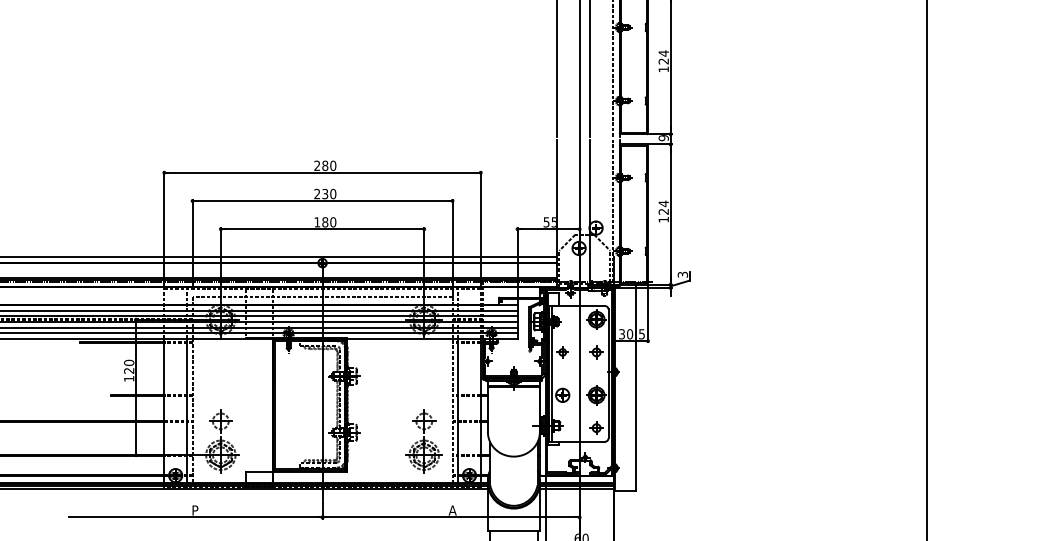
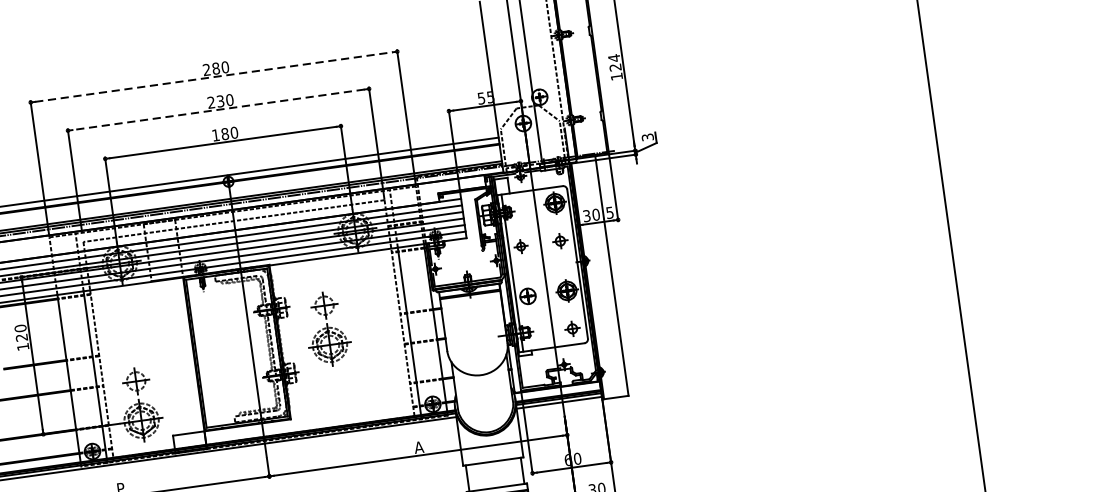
line: (323, 172) -> (215, 76), solid -> dashed
line: (322, 200) -> (218, 109), solid -> dashed
part: (423, 441) -> (326, 329), moved

